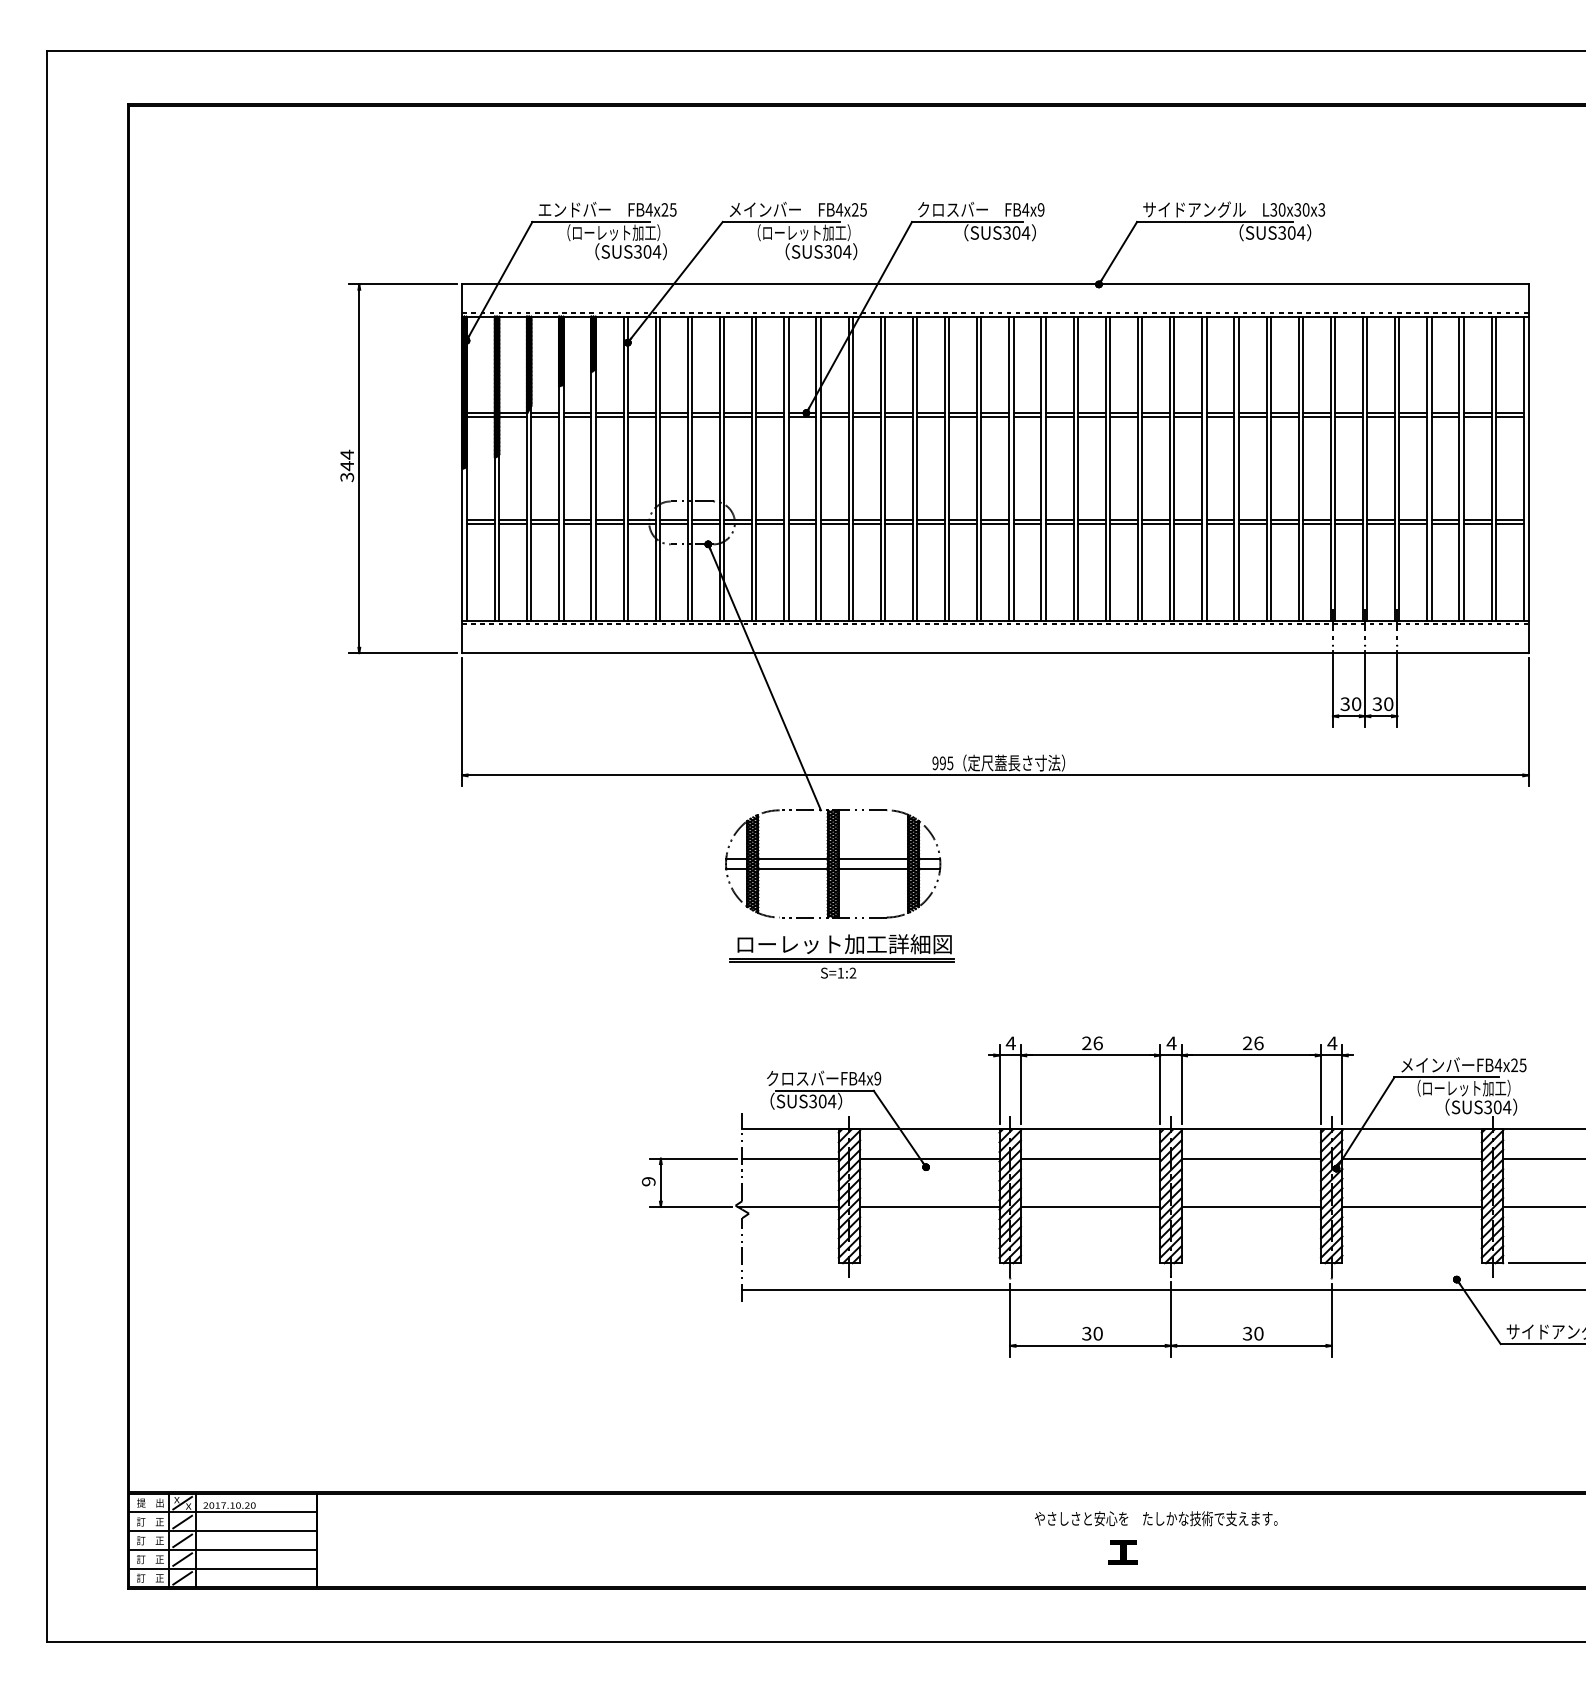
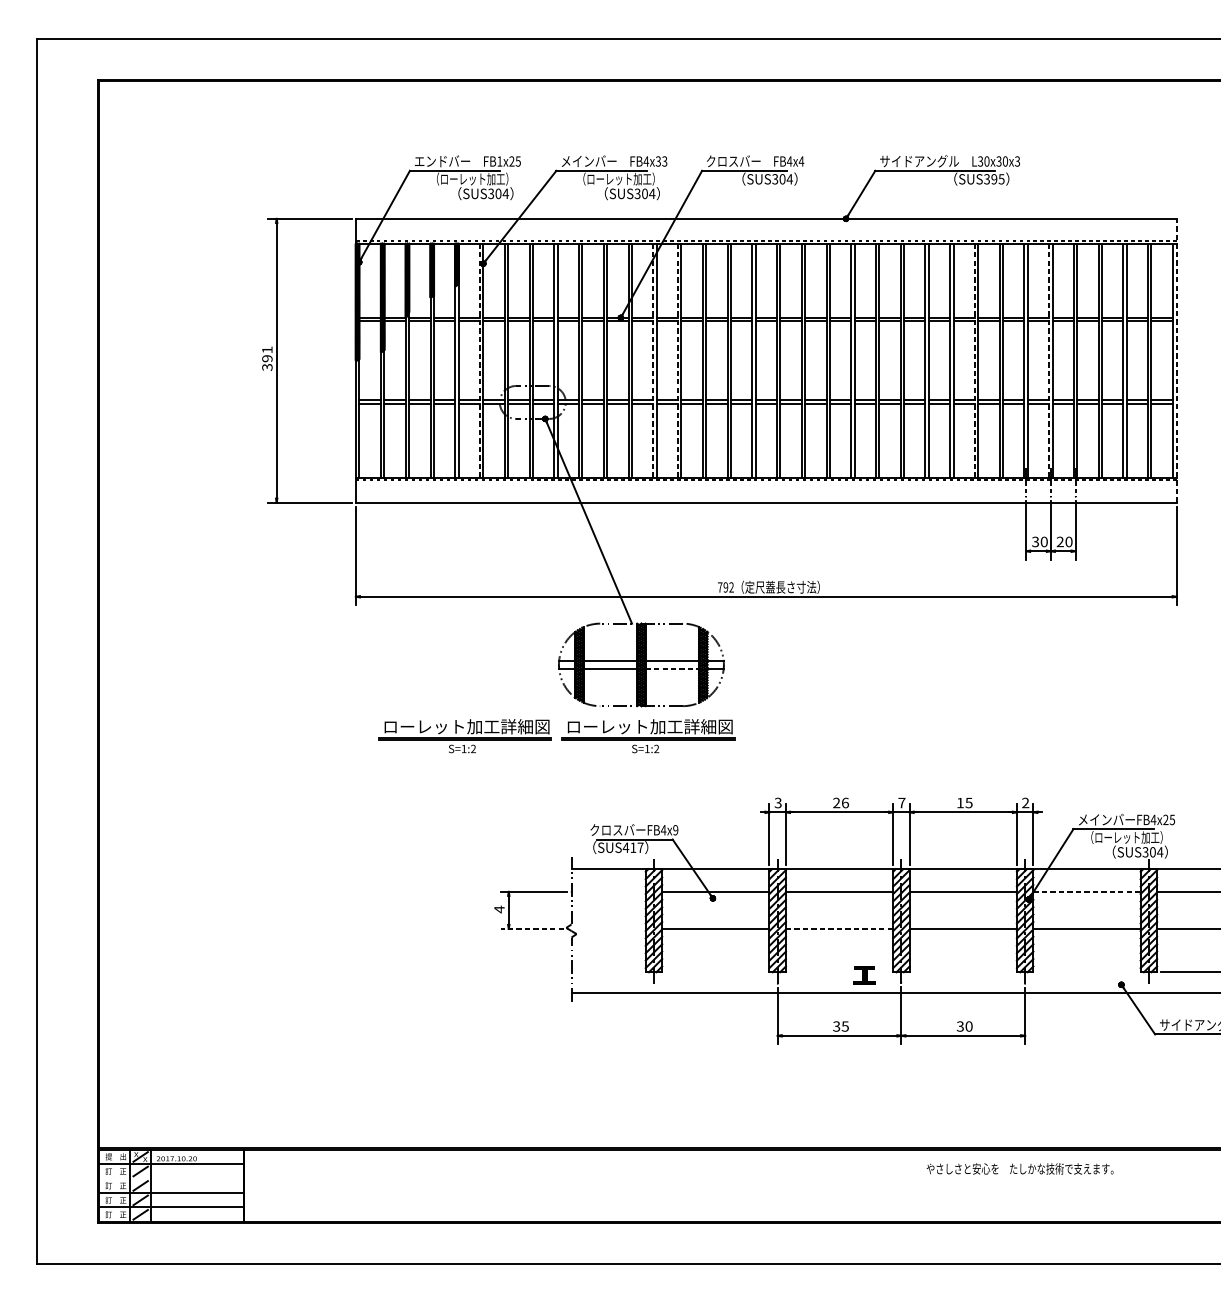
text: (648, 209) -> (499, 161), FB4x25 -> FB1x25
text: (858, 209) -> (660, 161), FB4x25 -> FB4x33
text: (1040, 209) -> (801, 161), FB4x9 -> FB4x4
text: (1296, 232) -> (998, 178), SUS304 -> SUS395
text: (347, 460) -> (267, 354), 344 -> 391
line: (1528, 468) -> (1176, 360), solid -> dashed
line: (623, 469) -> (480, 361), solid -> dashed
line: (848, 469) -> (653, 361), solid -> dashed
line: (880, 469) -> (677, 361), solid -> dashed
line: (1266, 469) -> (974, 361), solid -> dashed
line: (1362, 469) -> (1048, 361), solid -> dashed
text: (1377, 704) -> (1060, 542), 30 -> 20
text: (942, 763) -> (725, 587), 995 -> 792
line: (873, 869) -> (672, 669), solid -> dashed
part: (603, 956) -> (464, 736), added
text: (1171, 1042) -> (901, 802), 4 -> 7
text: (1332, 1042) -> (1025, 802), 4 -> 2
text: (1010, 1043) -> (777, 803), 4 -> 3
text: (1253, 1043) -> (964, 803), 26 -> 15
text: (822, 1101) -> (633, 847), SUS304 -> SUS417
line: (790, 1158) -> (608, 891), removed
line: (1412, 1158) -> (1087, 891), solid -> dashed
text: (648, 1181) -> (499, 909), 9 -> 4
line: (690, 1206) -> (531, 928), solid -> dashed
line: (787, 1206) -> (606, 928), removed
line: (1090, 1206) -> (839, 928), solid -> dashed
text: (1097, 1333) -> (844, 1026), 30 -> 35
text: (1156, 1518) -> (1020, 1168), moved
line: (222, 1531) -> (171, 1178), removed
part: (1122, 1552) -> (864, 975), moved

